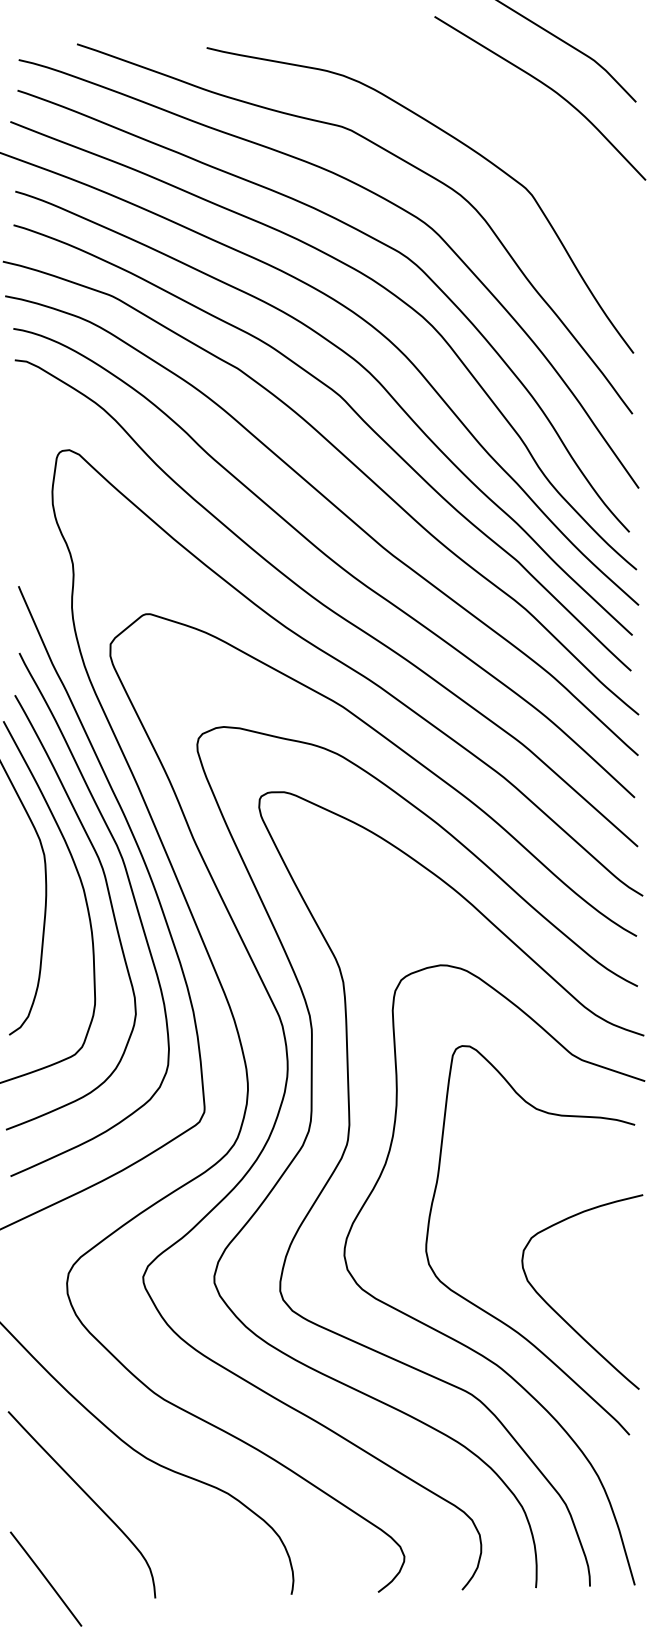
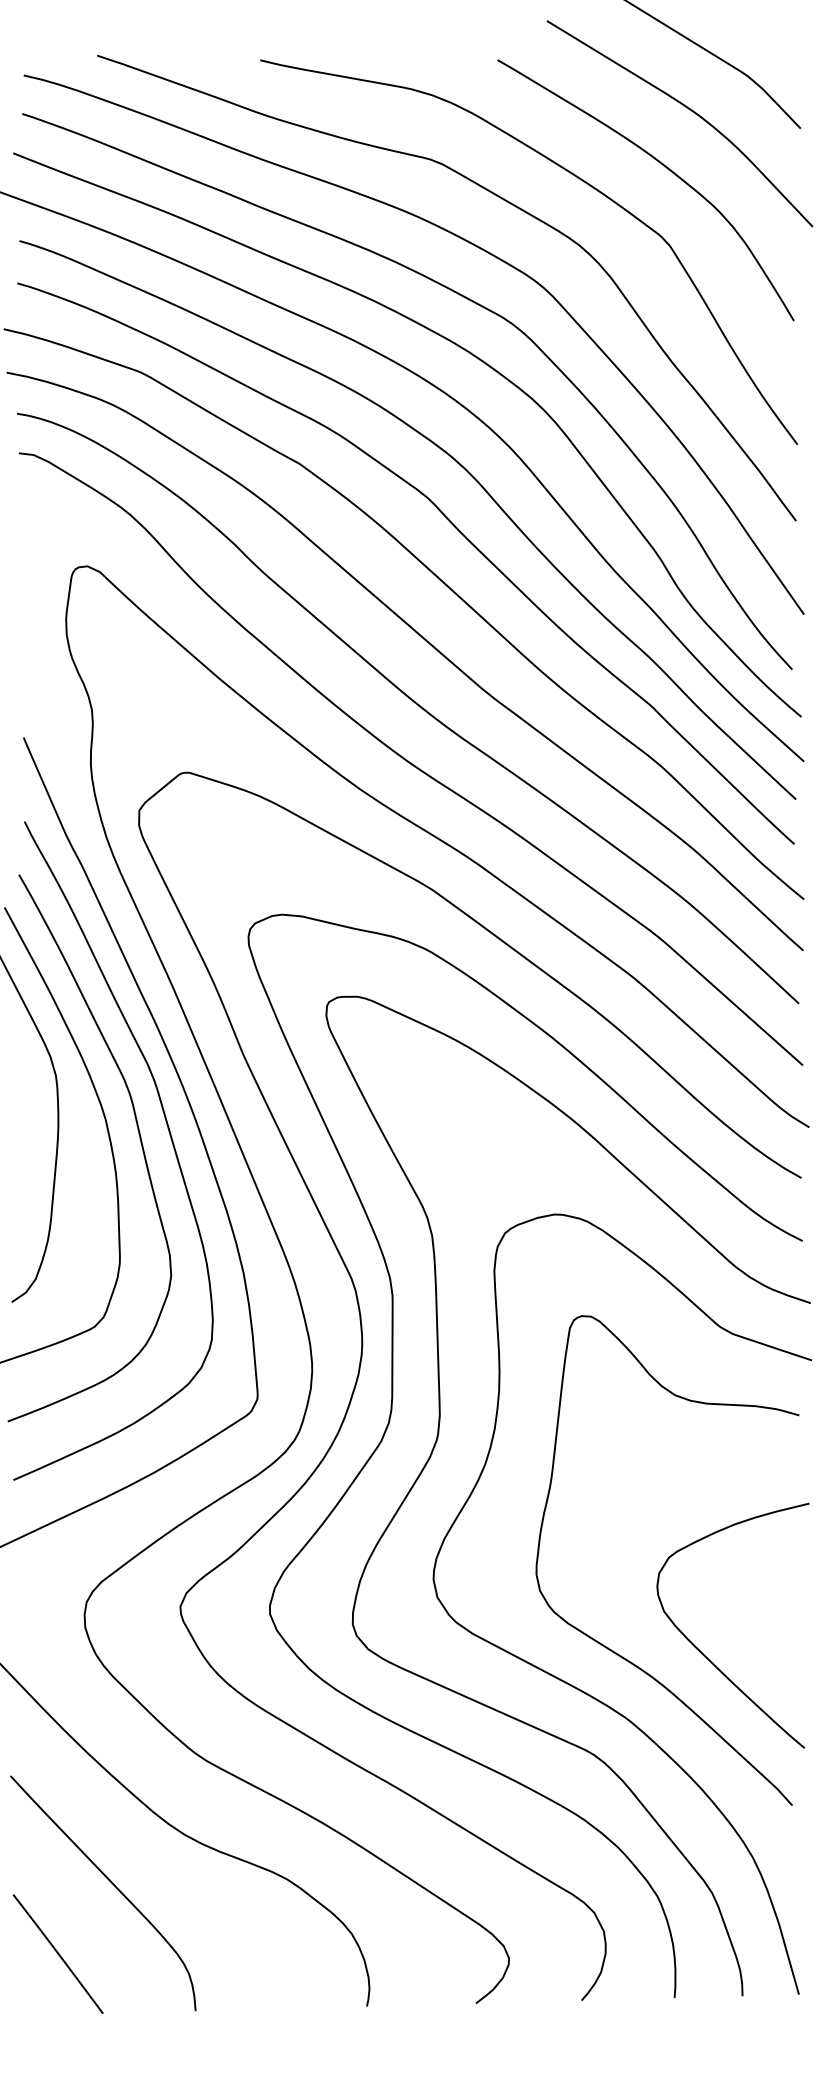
curve: (529, 134) -> (666, 169), added
line: (45, 1578) -> (57, 1953), moved

